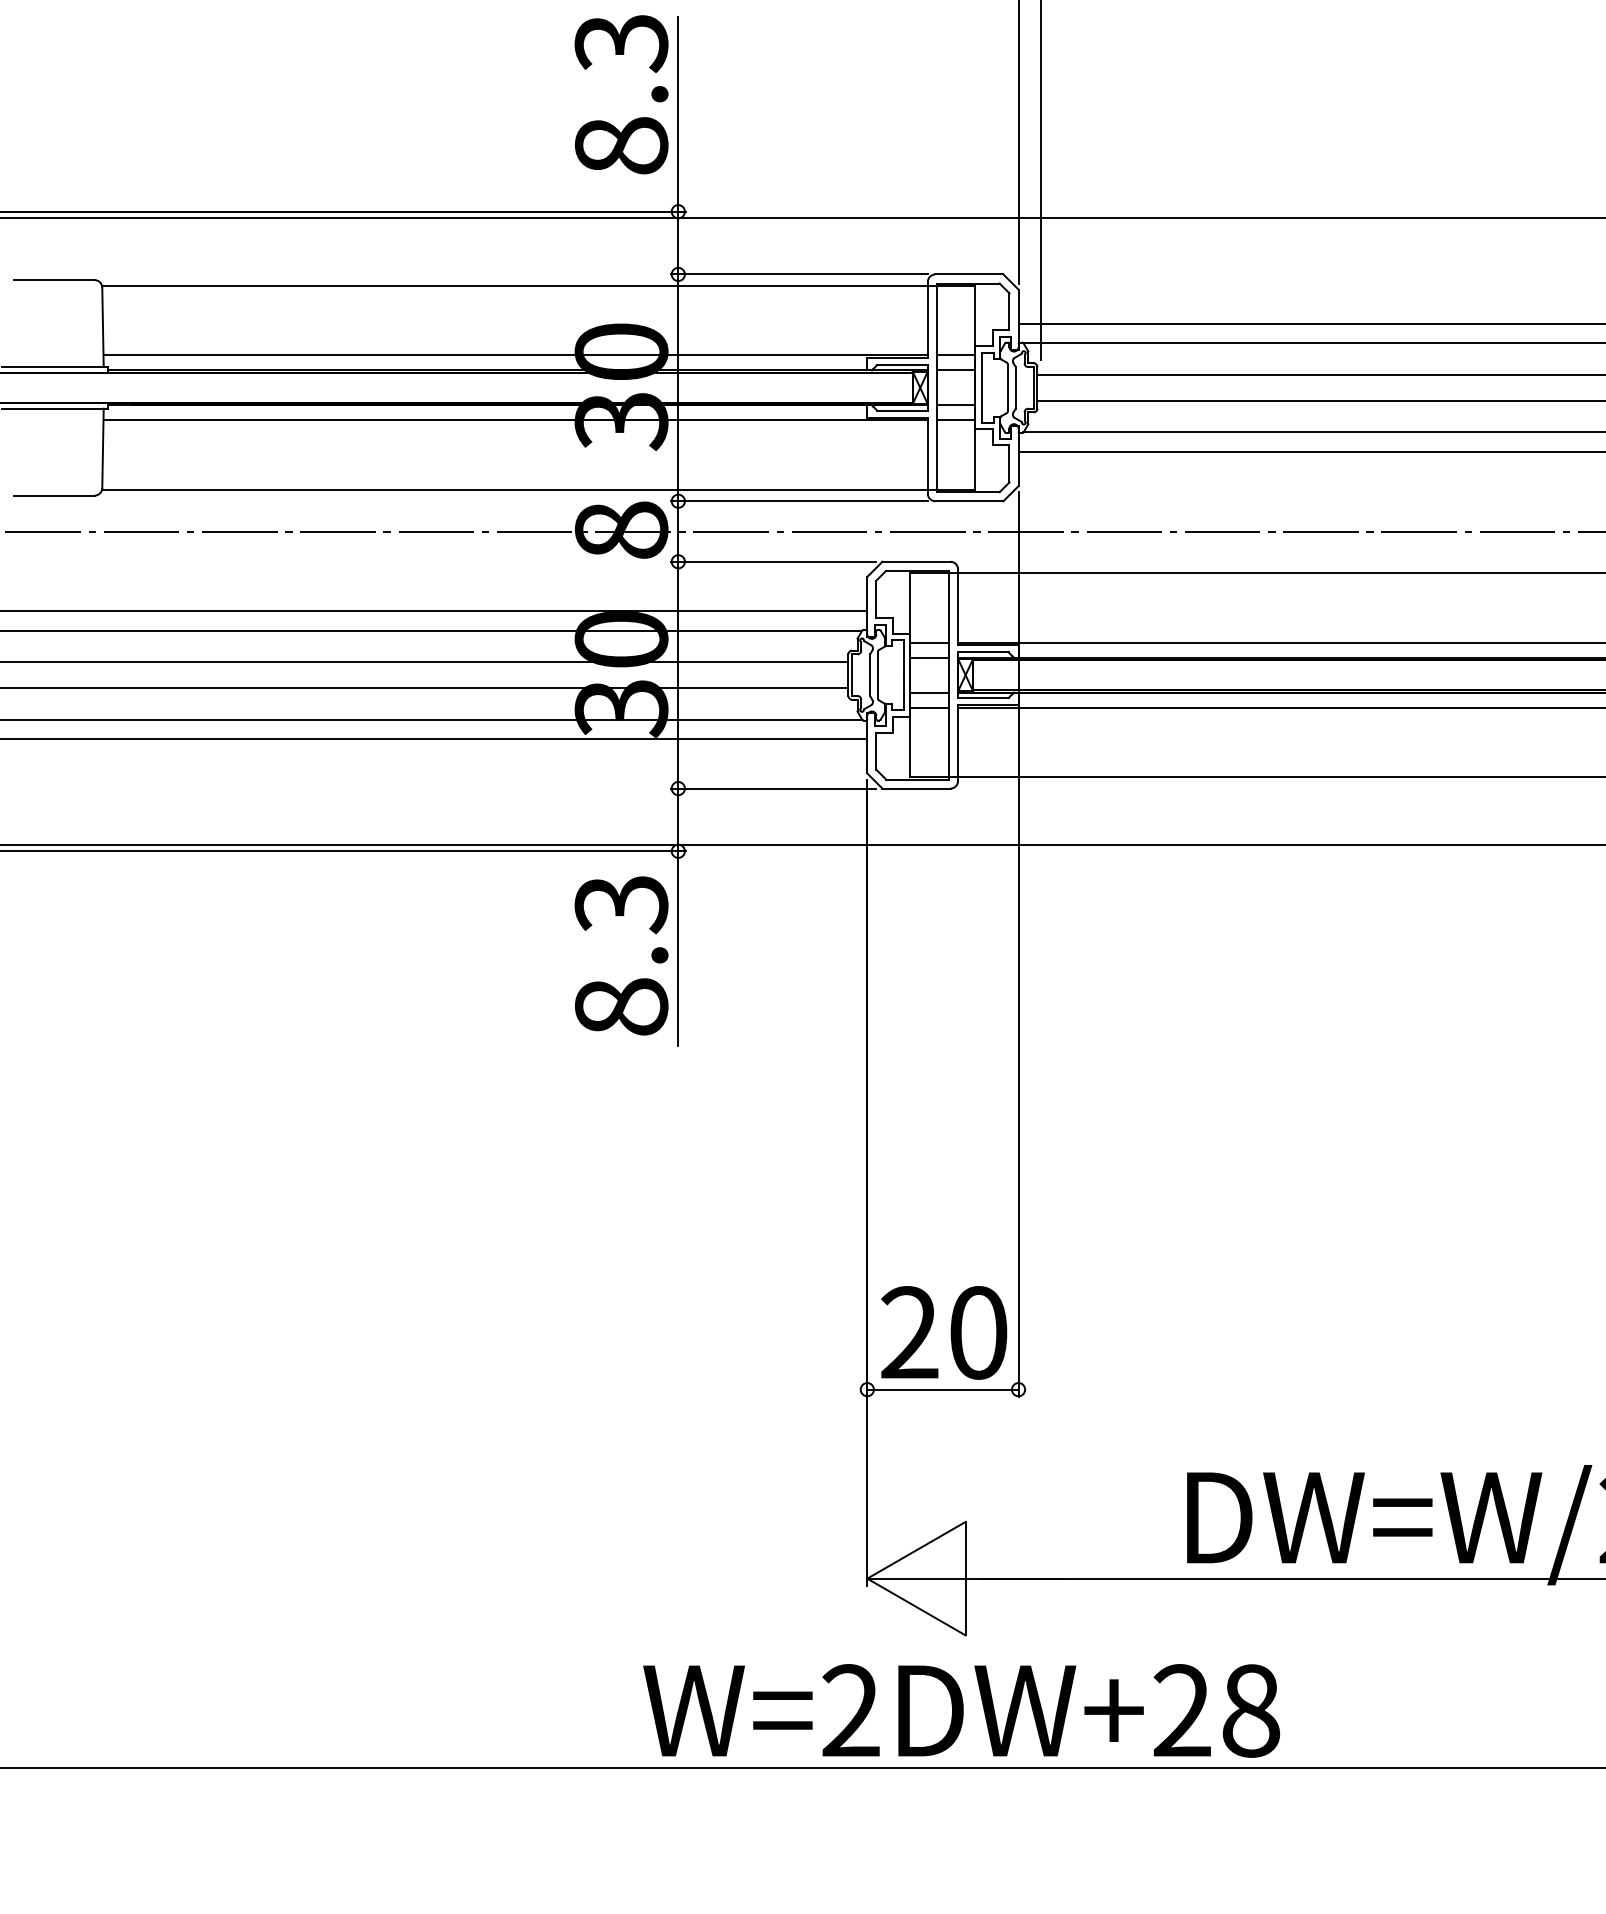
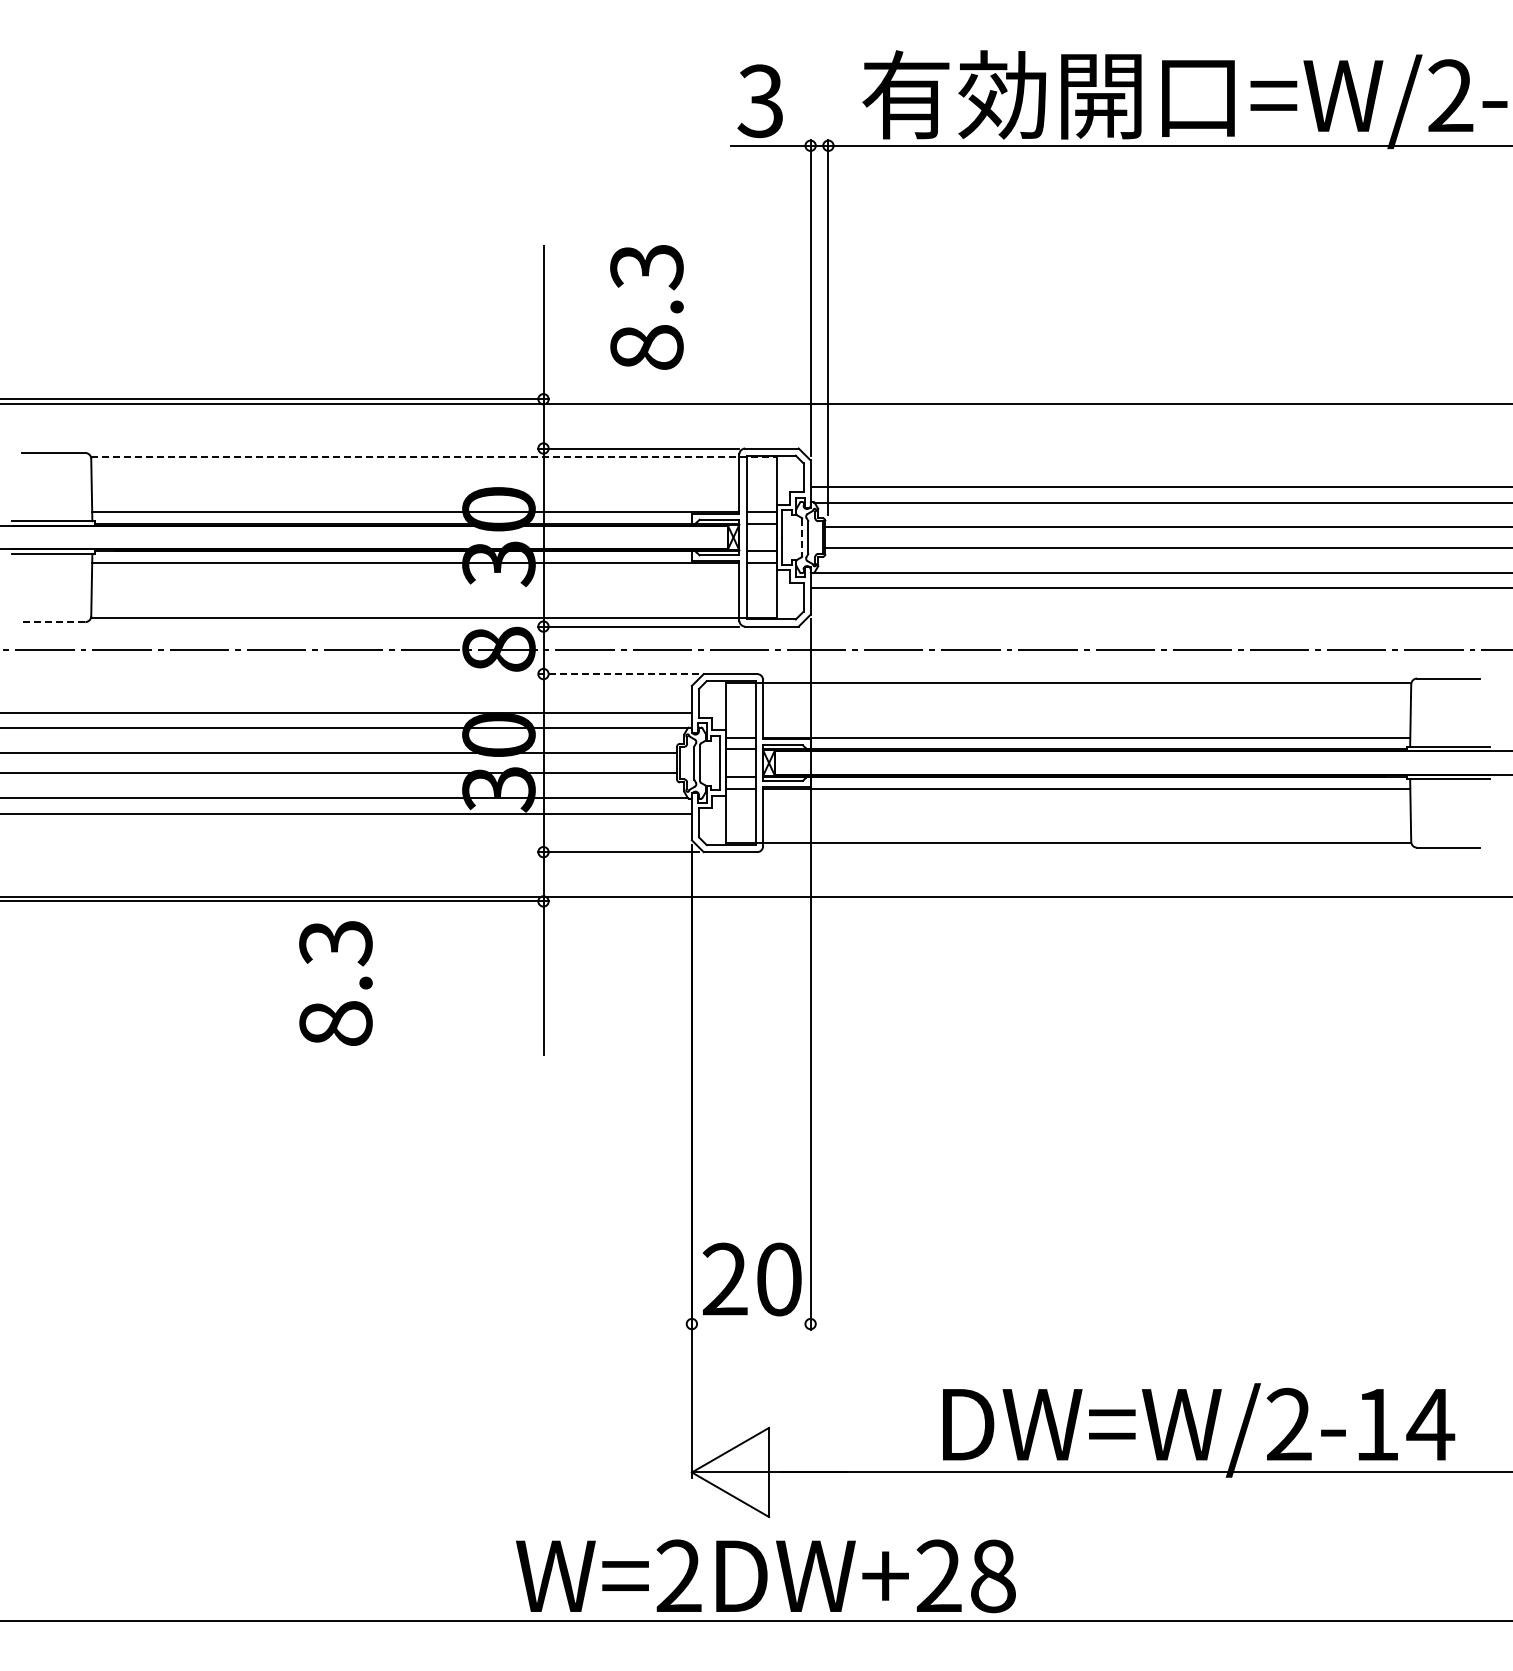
text: (621, 94) -> (646, 307), moved
line: (538, 285) -> (433, 457), solid -> dashed
line: (1008, 389) -> (802, 538), solid -> dashed
line: (54, 496) -> (53, 622), solid -> dashed
line: (773, 562) -> (618, 674), solid -> dashed
text: (621, 955) -> (335, 983), moved
line: (941, 1390) -> (750, 1324), removed

